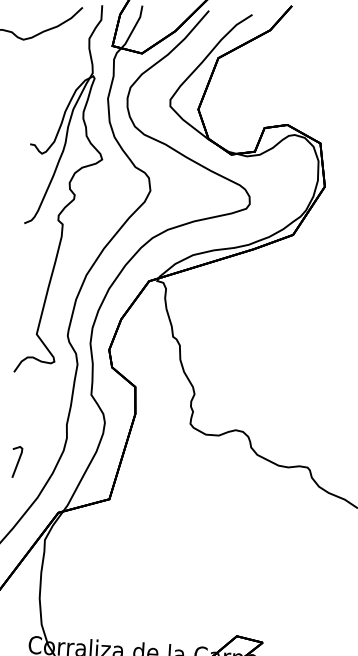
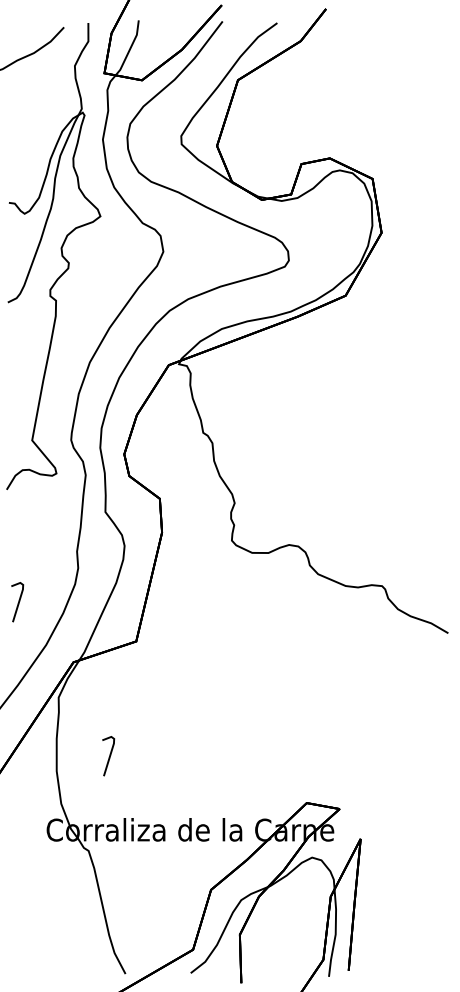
line: (82, 589) -> (109, 756), added

